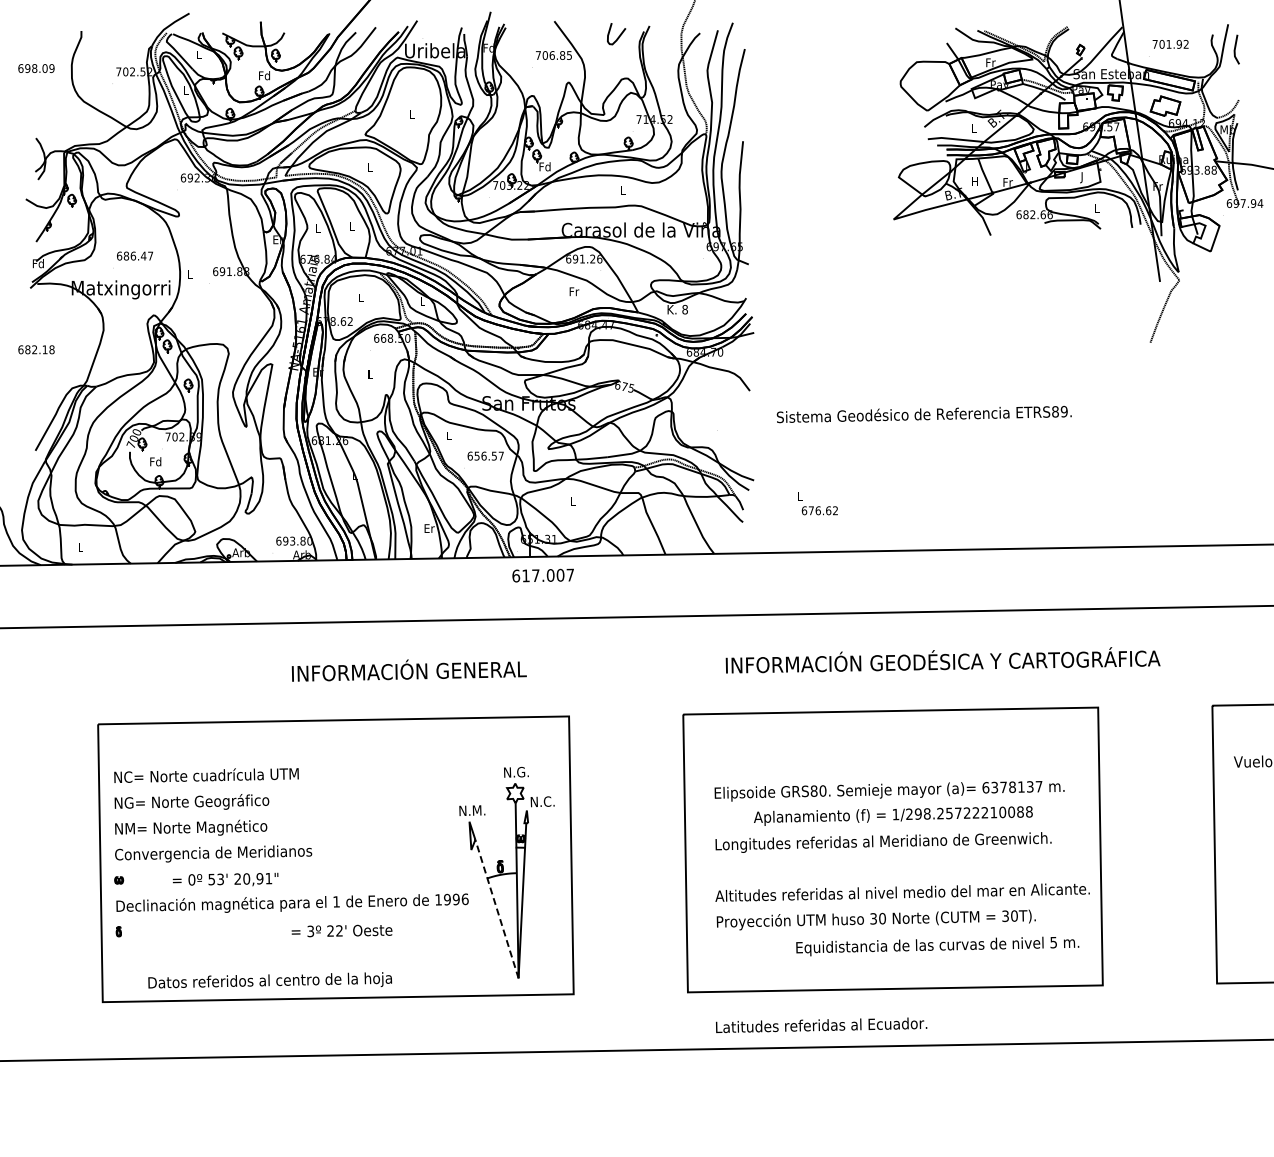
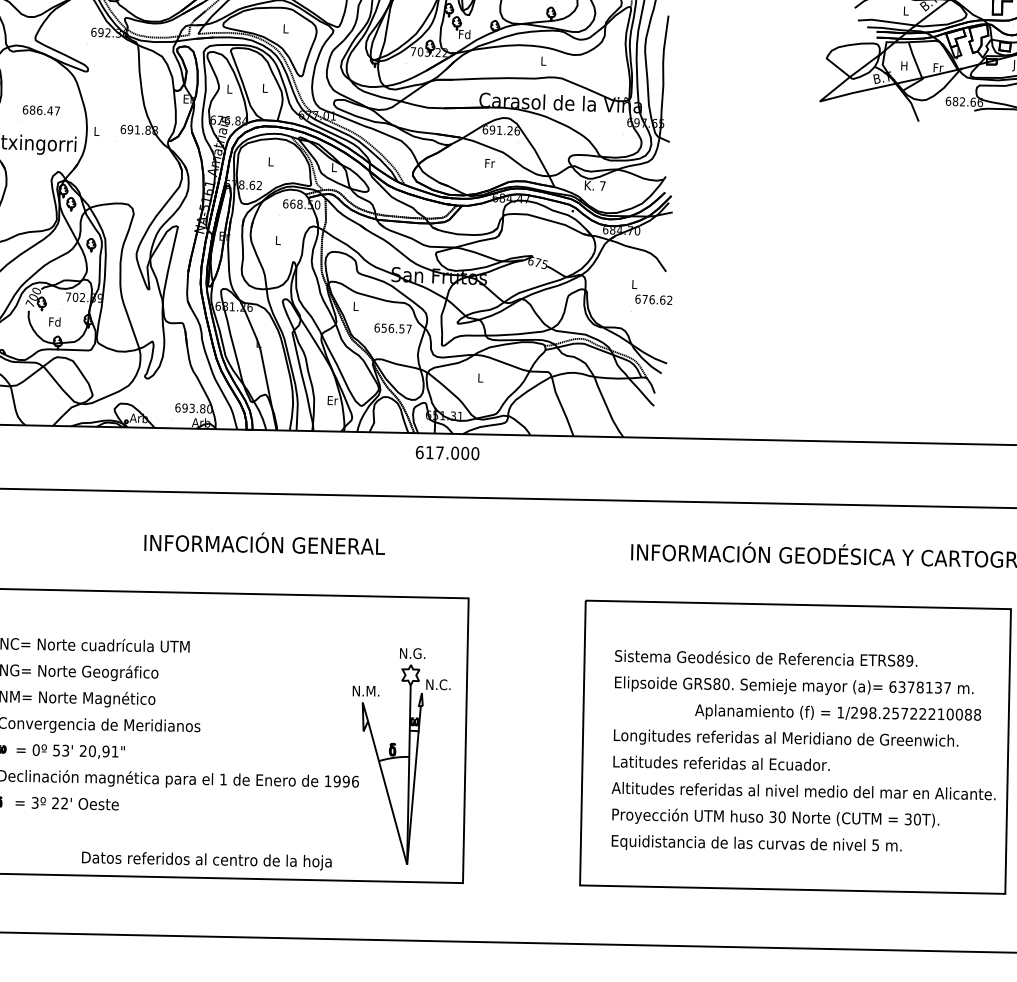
text: (684, 309) -> (602, 185), 8 -> 7
text: (923, 414) -> (765, 658), moved
text: (817, 503) -> (651, 292), moved
text: (570, 574) -> (475, 452), 617.007 -> 617.000
text: (408, 670) -> (263, 543), moved
text: (893, 815) -> (838, 713), moved
text: (225, 879) -> (70, 750), moved
line: (496, 909) -> (387, 793), dashed -> solid
text: (341, 930) -> (66, 803), moved
text: (937, 946) -> (756, 844), moved
text: (269, 980) -> (206, 859), moved
text: (821, 1024) -> (721, 762), moved

